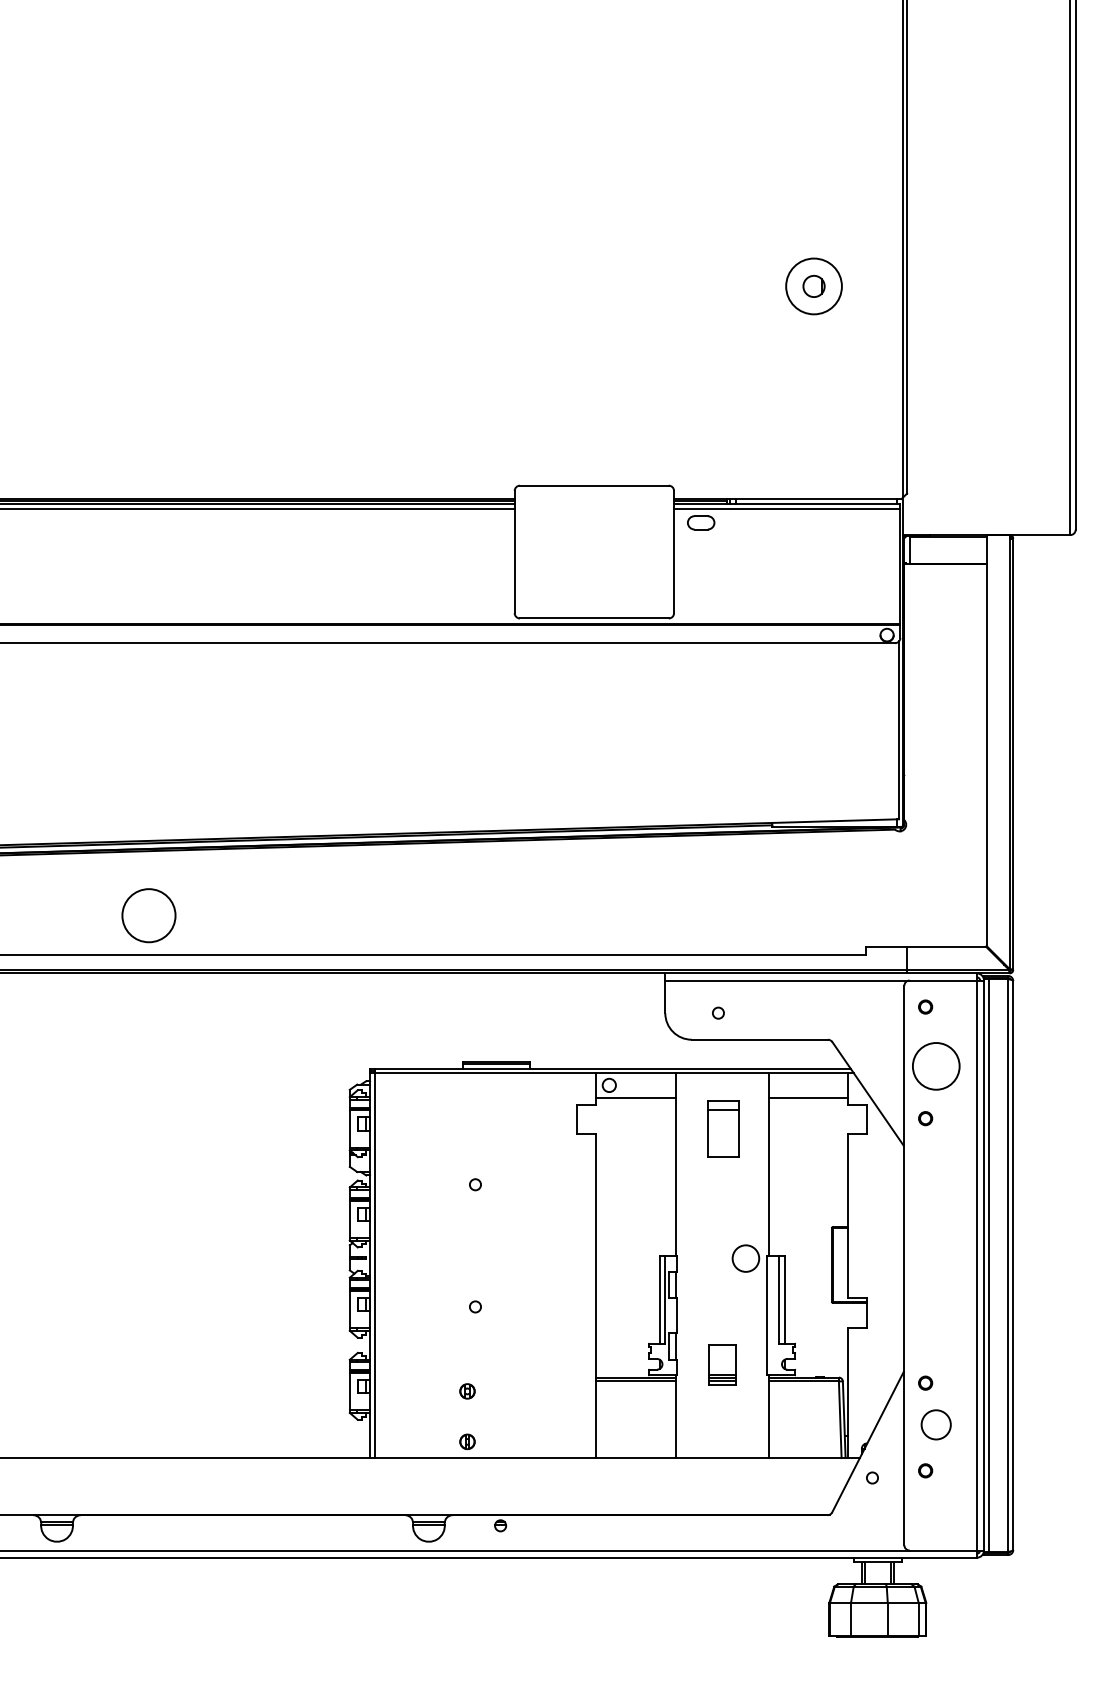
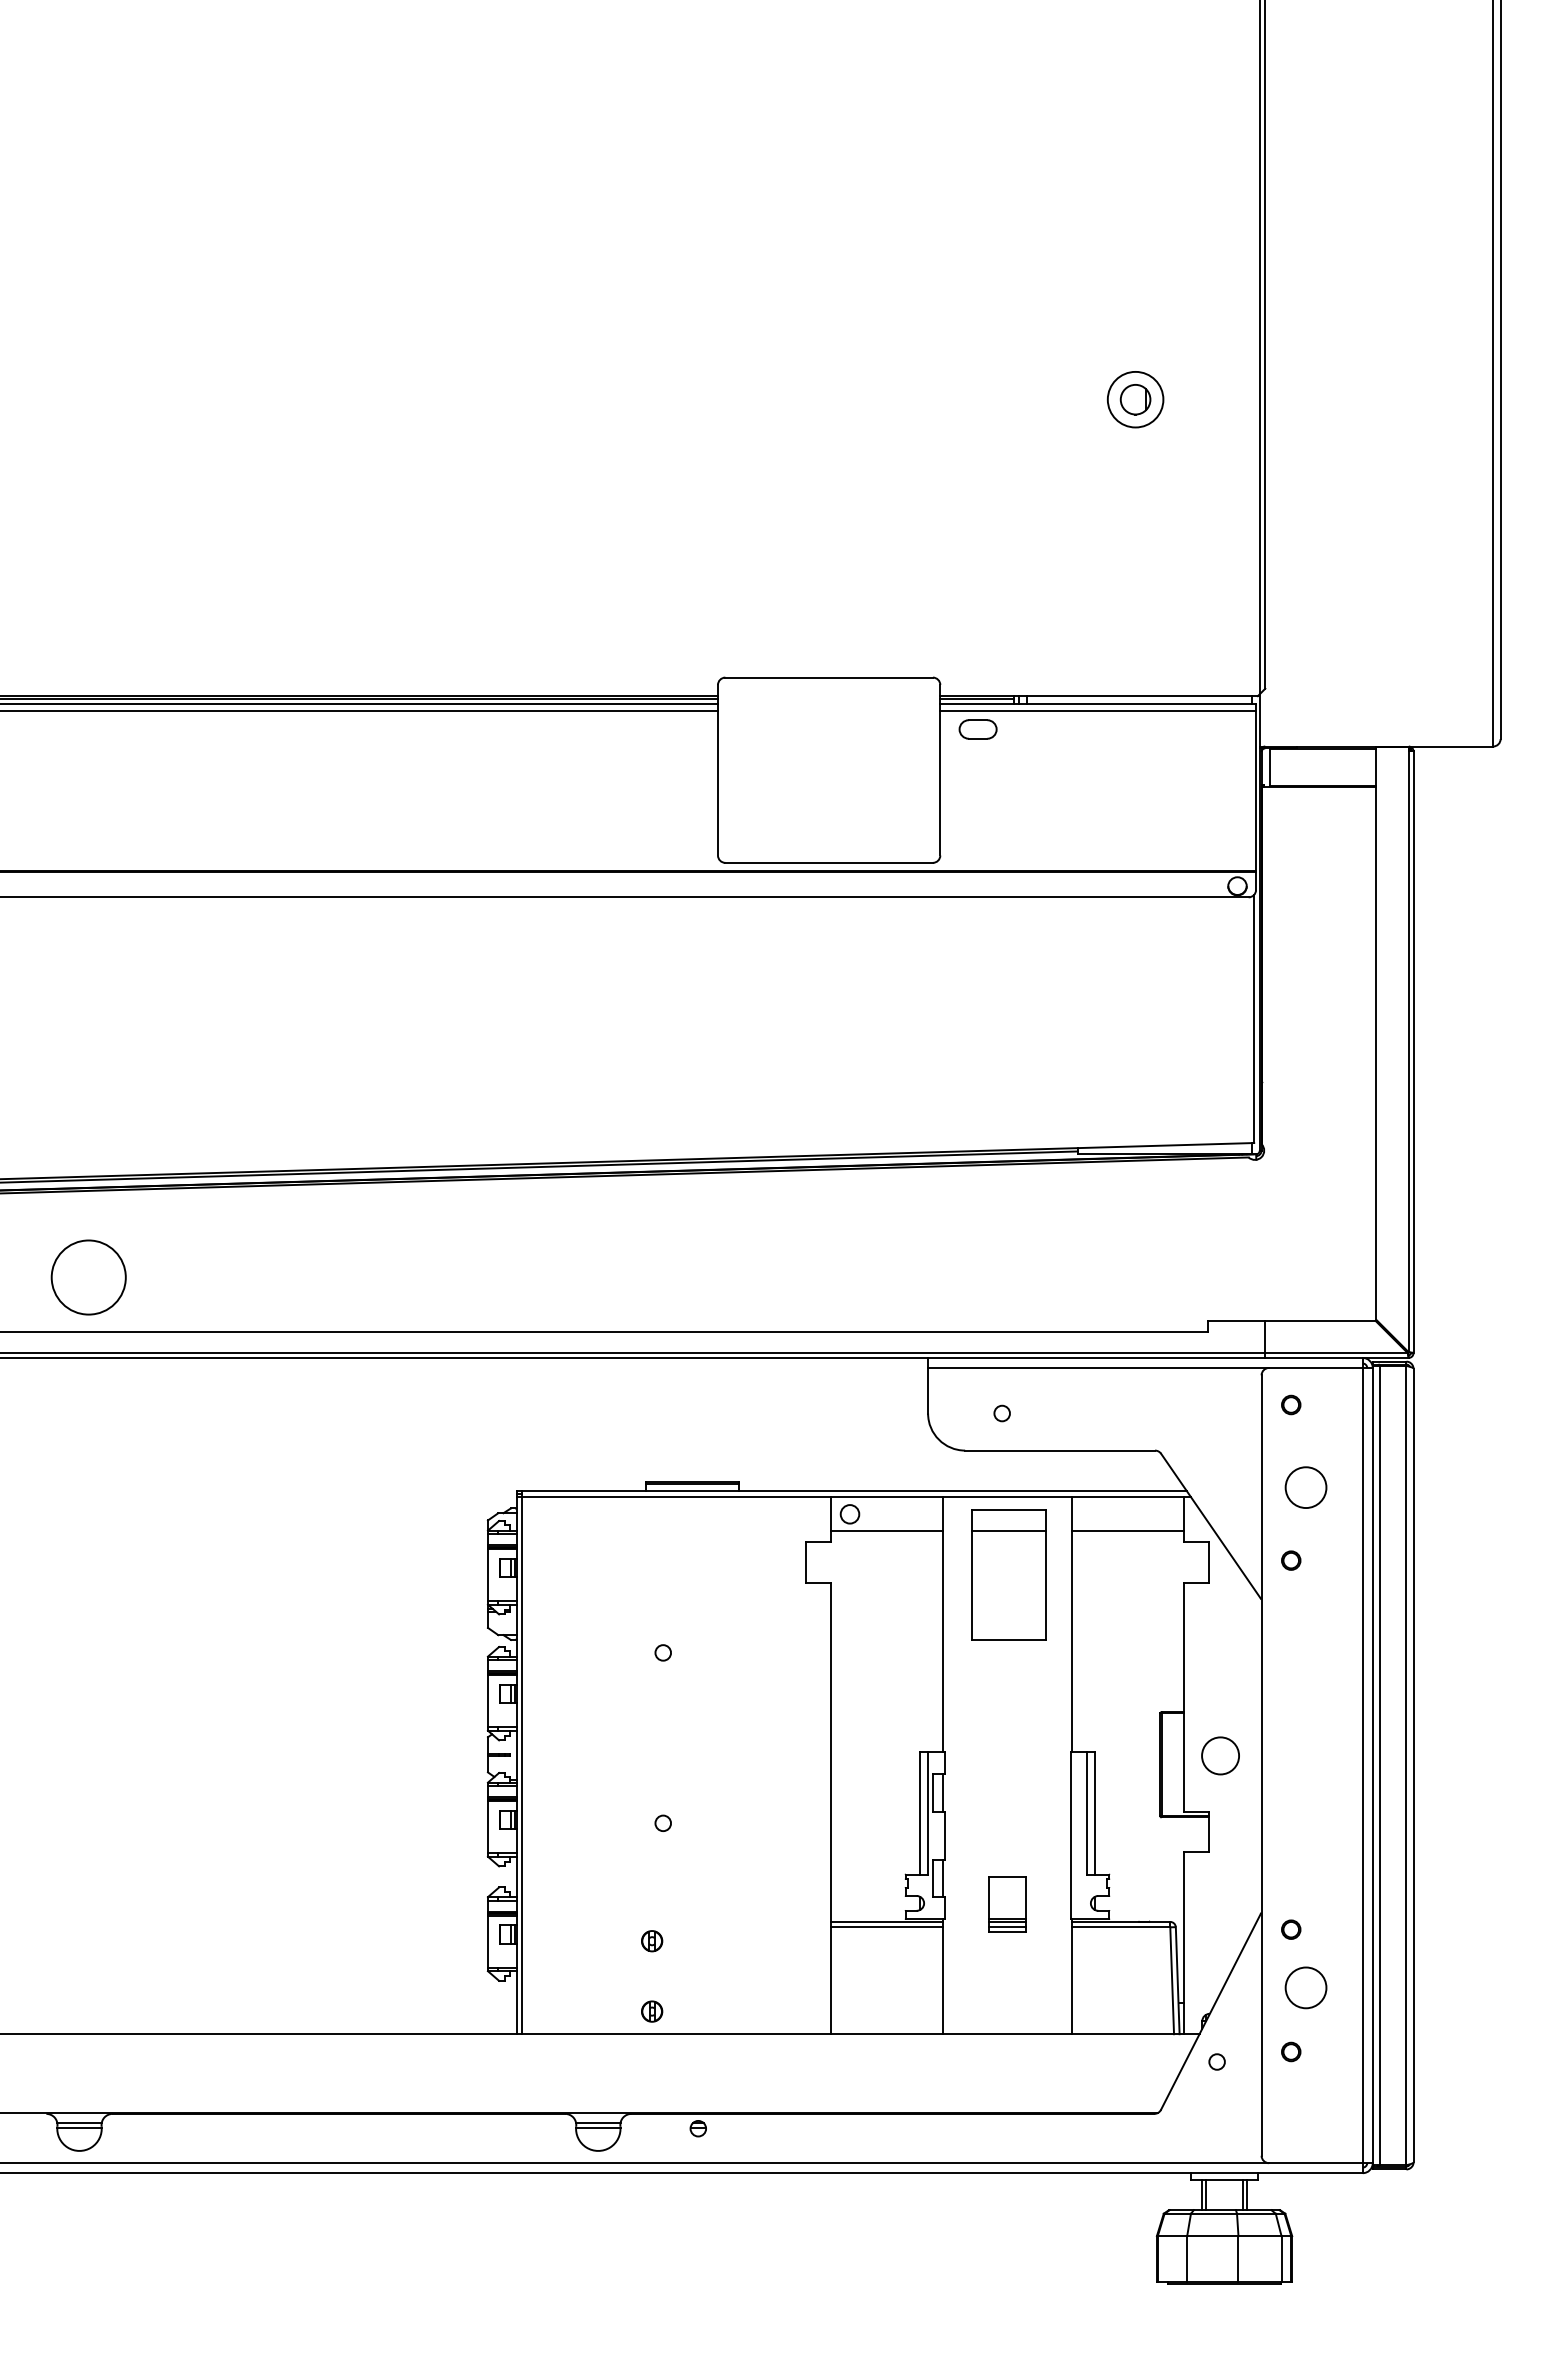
circle: (813, 286) -> (1135, 399), size x0.71
circle: (148, 915) -> (88, 1277), moved
circle: (935, 1066) -> (1305, 1487), size x0.62
part: (722, 1128) -> (1008, 1574), size x1.67
circle: (745, 1258) -> (1220, 1755), moved

